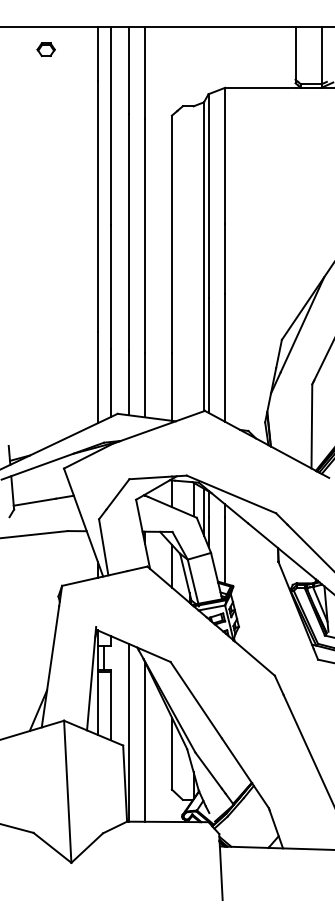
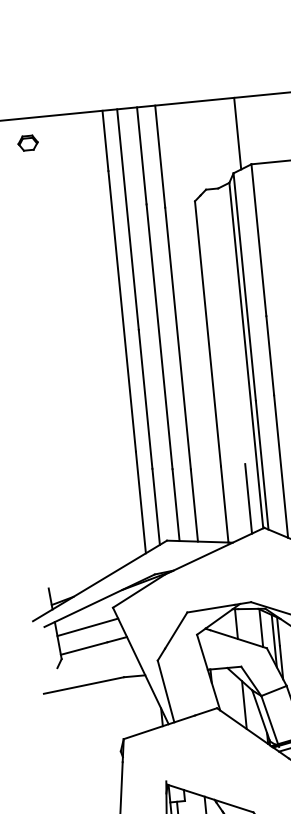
part: (45, 49) -> (27, 143), moved
line: (215, 59) -> (237, 133), added
line: (193, 383) -> (248, 498), added
line: (39, 483) -> (87, 627), added

